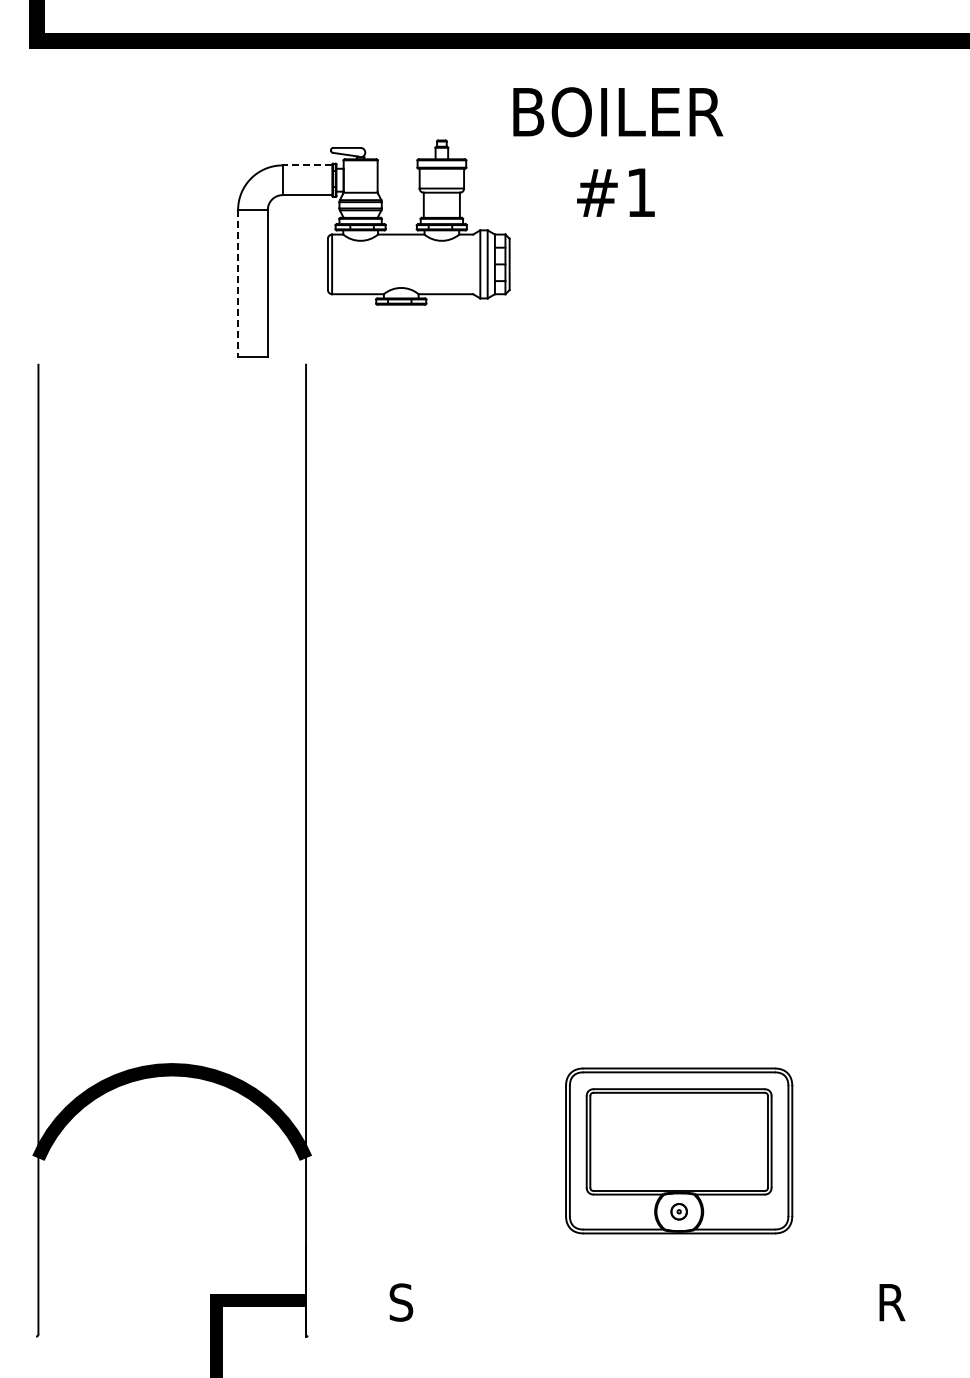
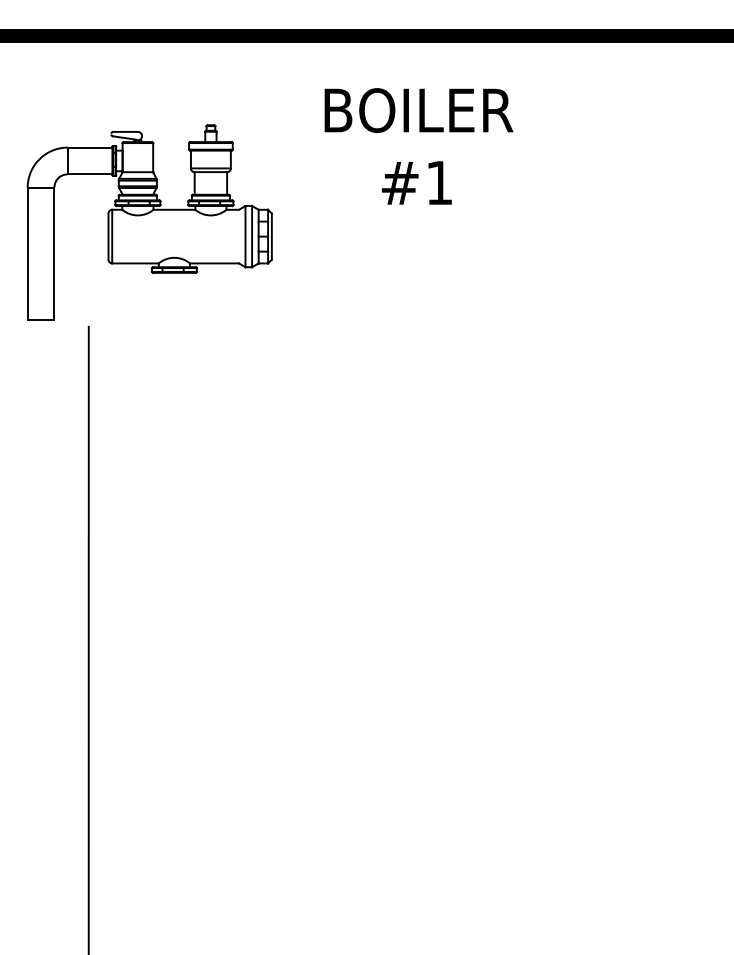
text: (618, 151) -> (419, 145), moved
line: (307, 165) -> (90, 147), dashed -> solid
line: (238, 283) -> (28, 253), dashed -> solid

